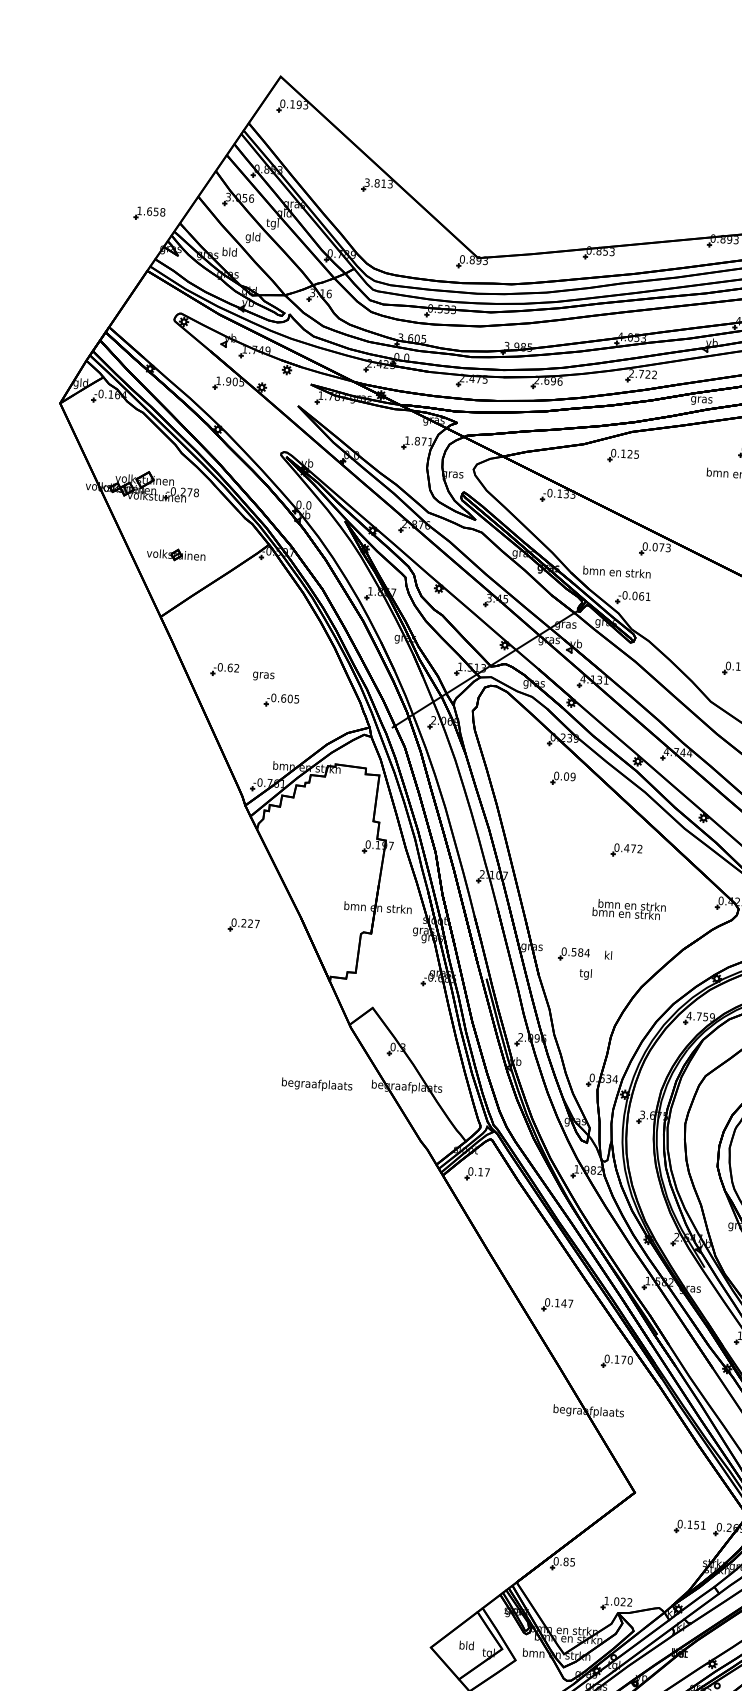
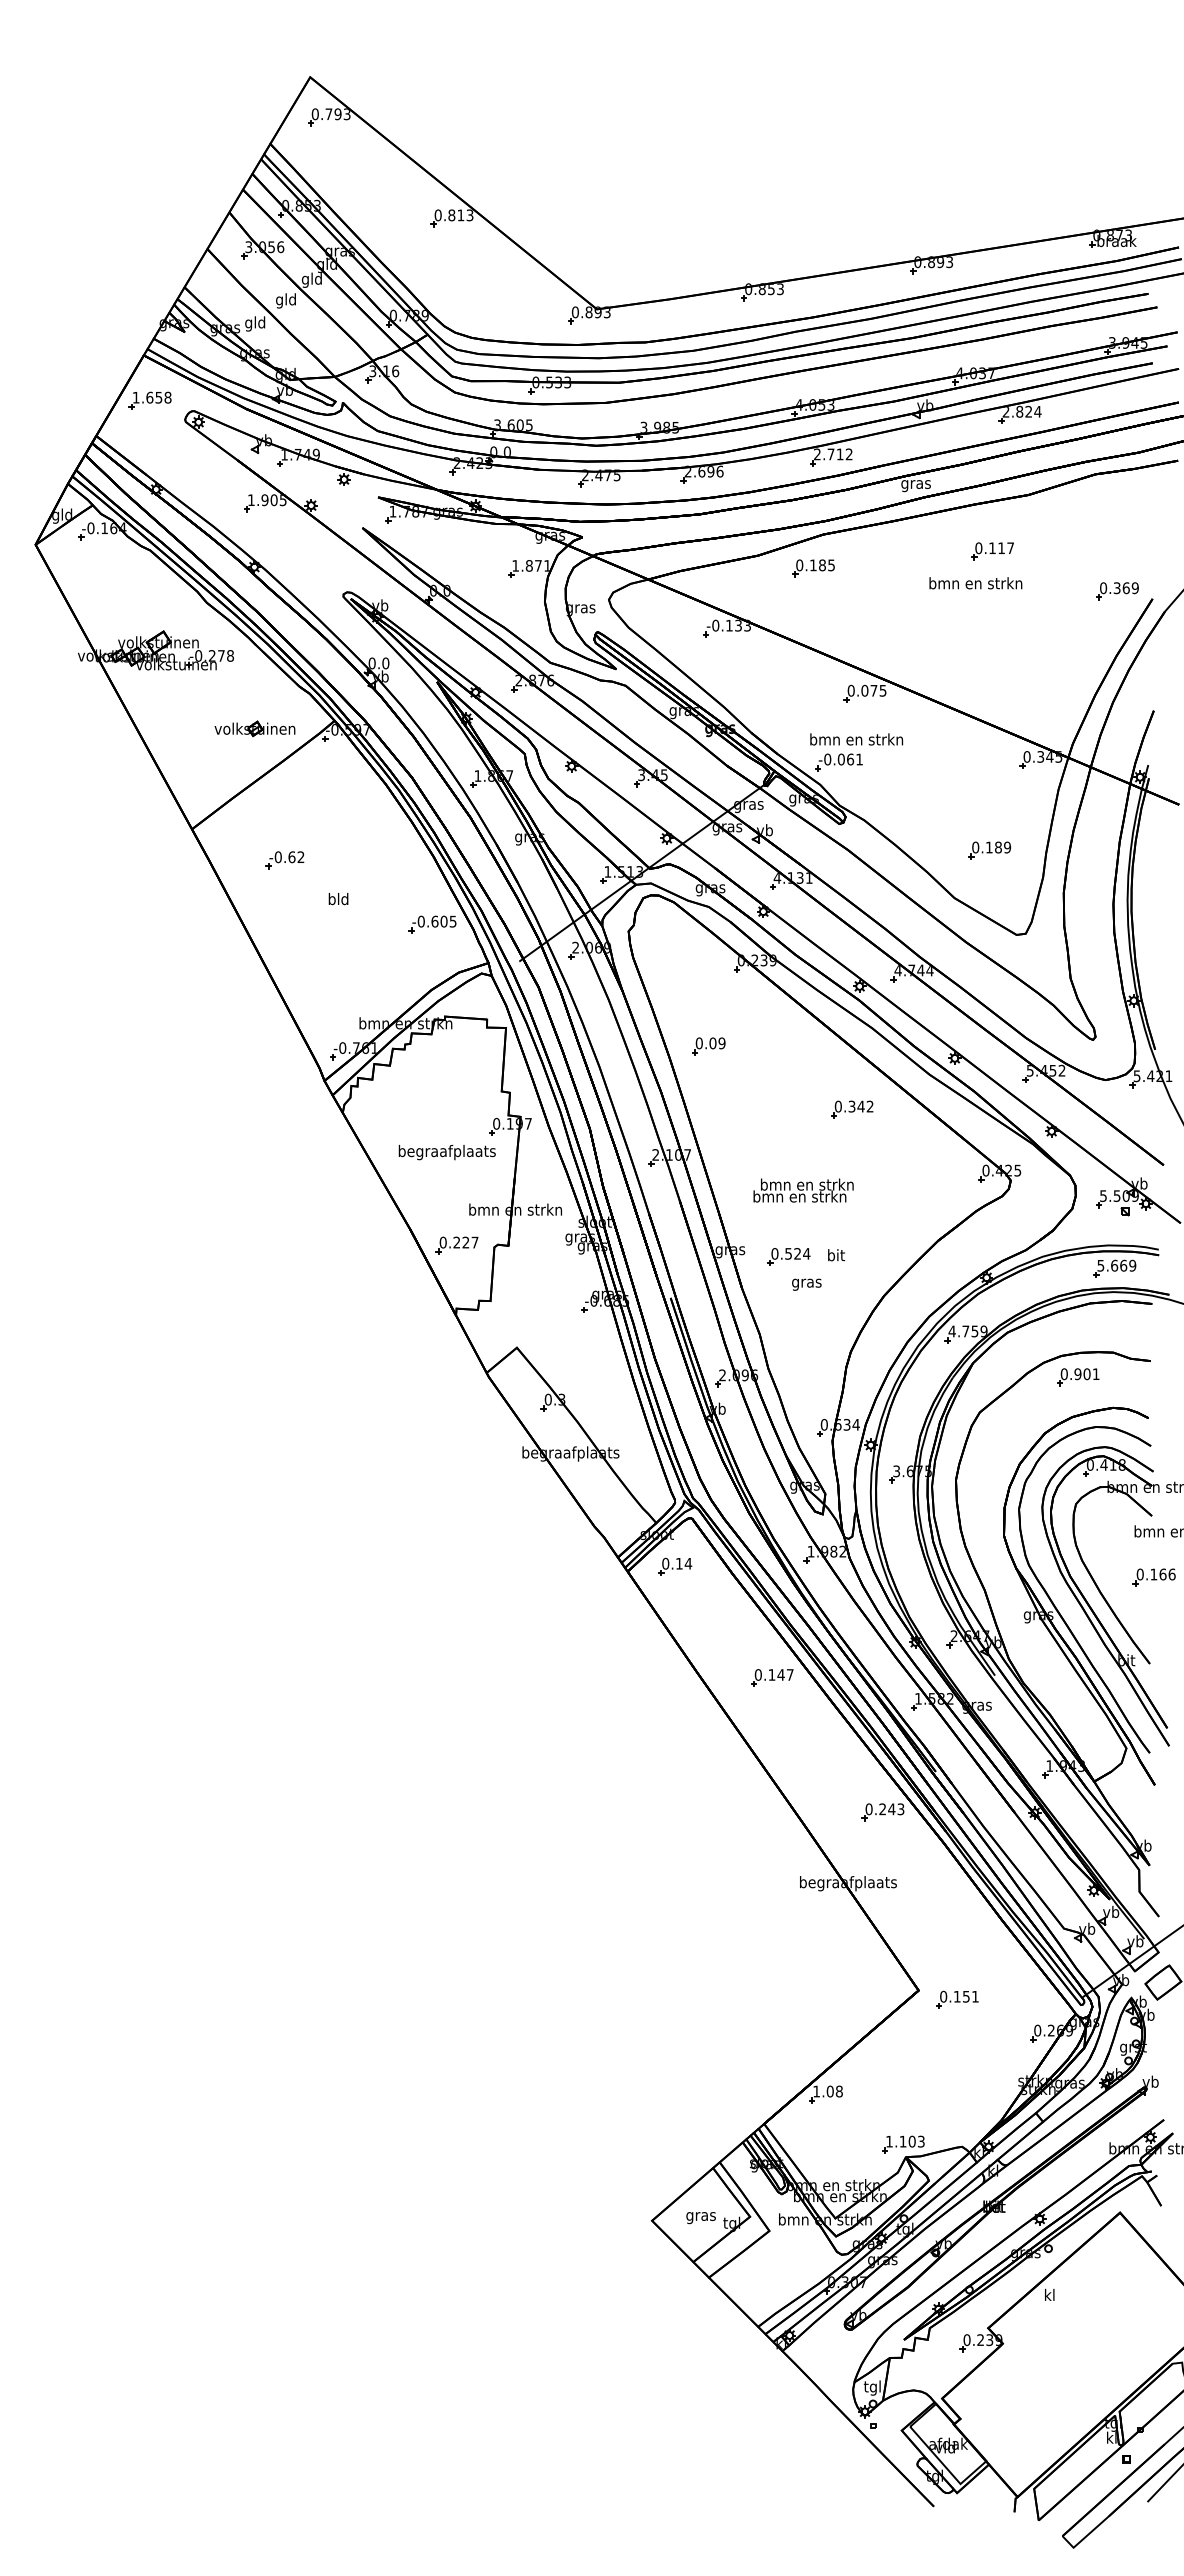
text: (292, 103) -> (328, 113), 0.193 -> 0.793
text: (366, 182) -> (437, 215), 3.813 -> 0.813
part: (149, 213) -> (149, 400), moved
text: (272, 223) -> (311, 279), tgl -> gld
text: (224, 252) -> (248, 323), bld -> gld
text: (647, 374) -> (839, 454), 2.722 -> 2.712
text: (630, 454) -> (822, 565), 0.125 -> 0.185
text: (668, 547) -> (883, 689), 0.073 -> 0.075
part: (175, 554) -> (254, 728), moved
text: (616, 572) -> (856, 739), moved
part: (224, 669) -> (284, 860), moved
text: (263, 675) -> (338, 900), gras -> bld
part: (281, 700) -> (432, 924), moved
part: (563, 778) -> (708, 1046), moved
text: (630, 848) -> (856, 1106), 0.472 -> 0.342
text: (629, 909) -> (803, 1190), moved
part: (243, 925) -> (456, 1245), moved
text: (580, 952) -> (797, 1253), 0.584 -> 0.524
text: (608, 955) -> (836, 1255), kl -> bit
text: (585, 973) -> (806, 1282), tgl -> gras
text: (316, 1085) -> (446, 1152), moved
text: (487, 1172) -> (688, 1563), 0.17 -> 0.14
part: (557, 1304) -> (772, 1677), moved
text: (623, 1360) -> (891, 1809), 0.170 -> 0.243
part: (690, 1526) -> (957, 1999), moved
text: (564, 1561) -> (827, 2091), 0.85 -> 1.08
text: (622, 1601) -> (911, 2141), 1.022 -> 1.103
text: (466, 1646) -> (700, 2216), bld -> gras

